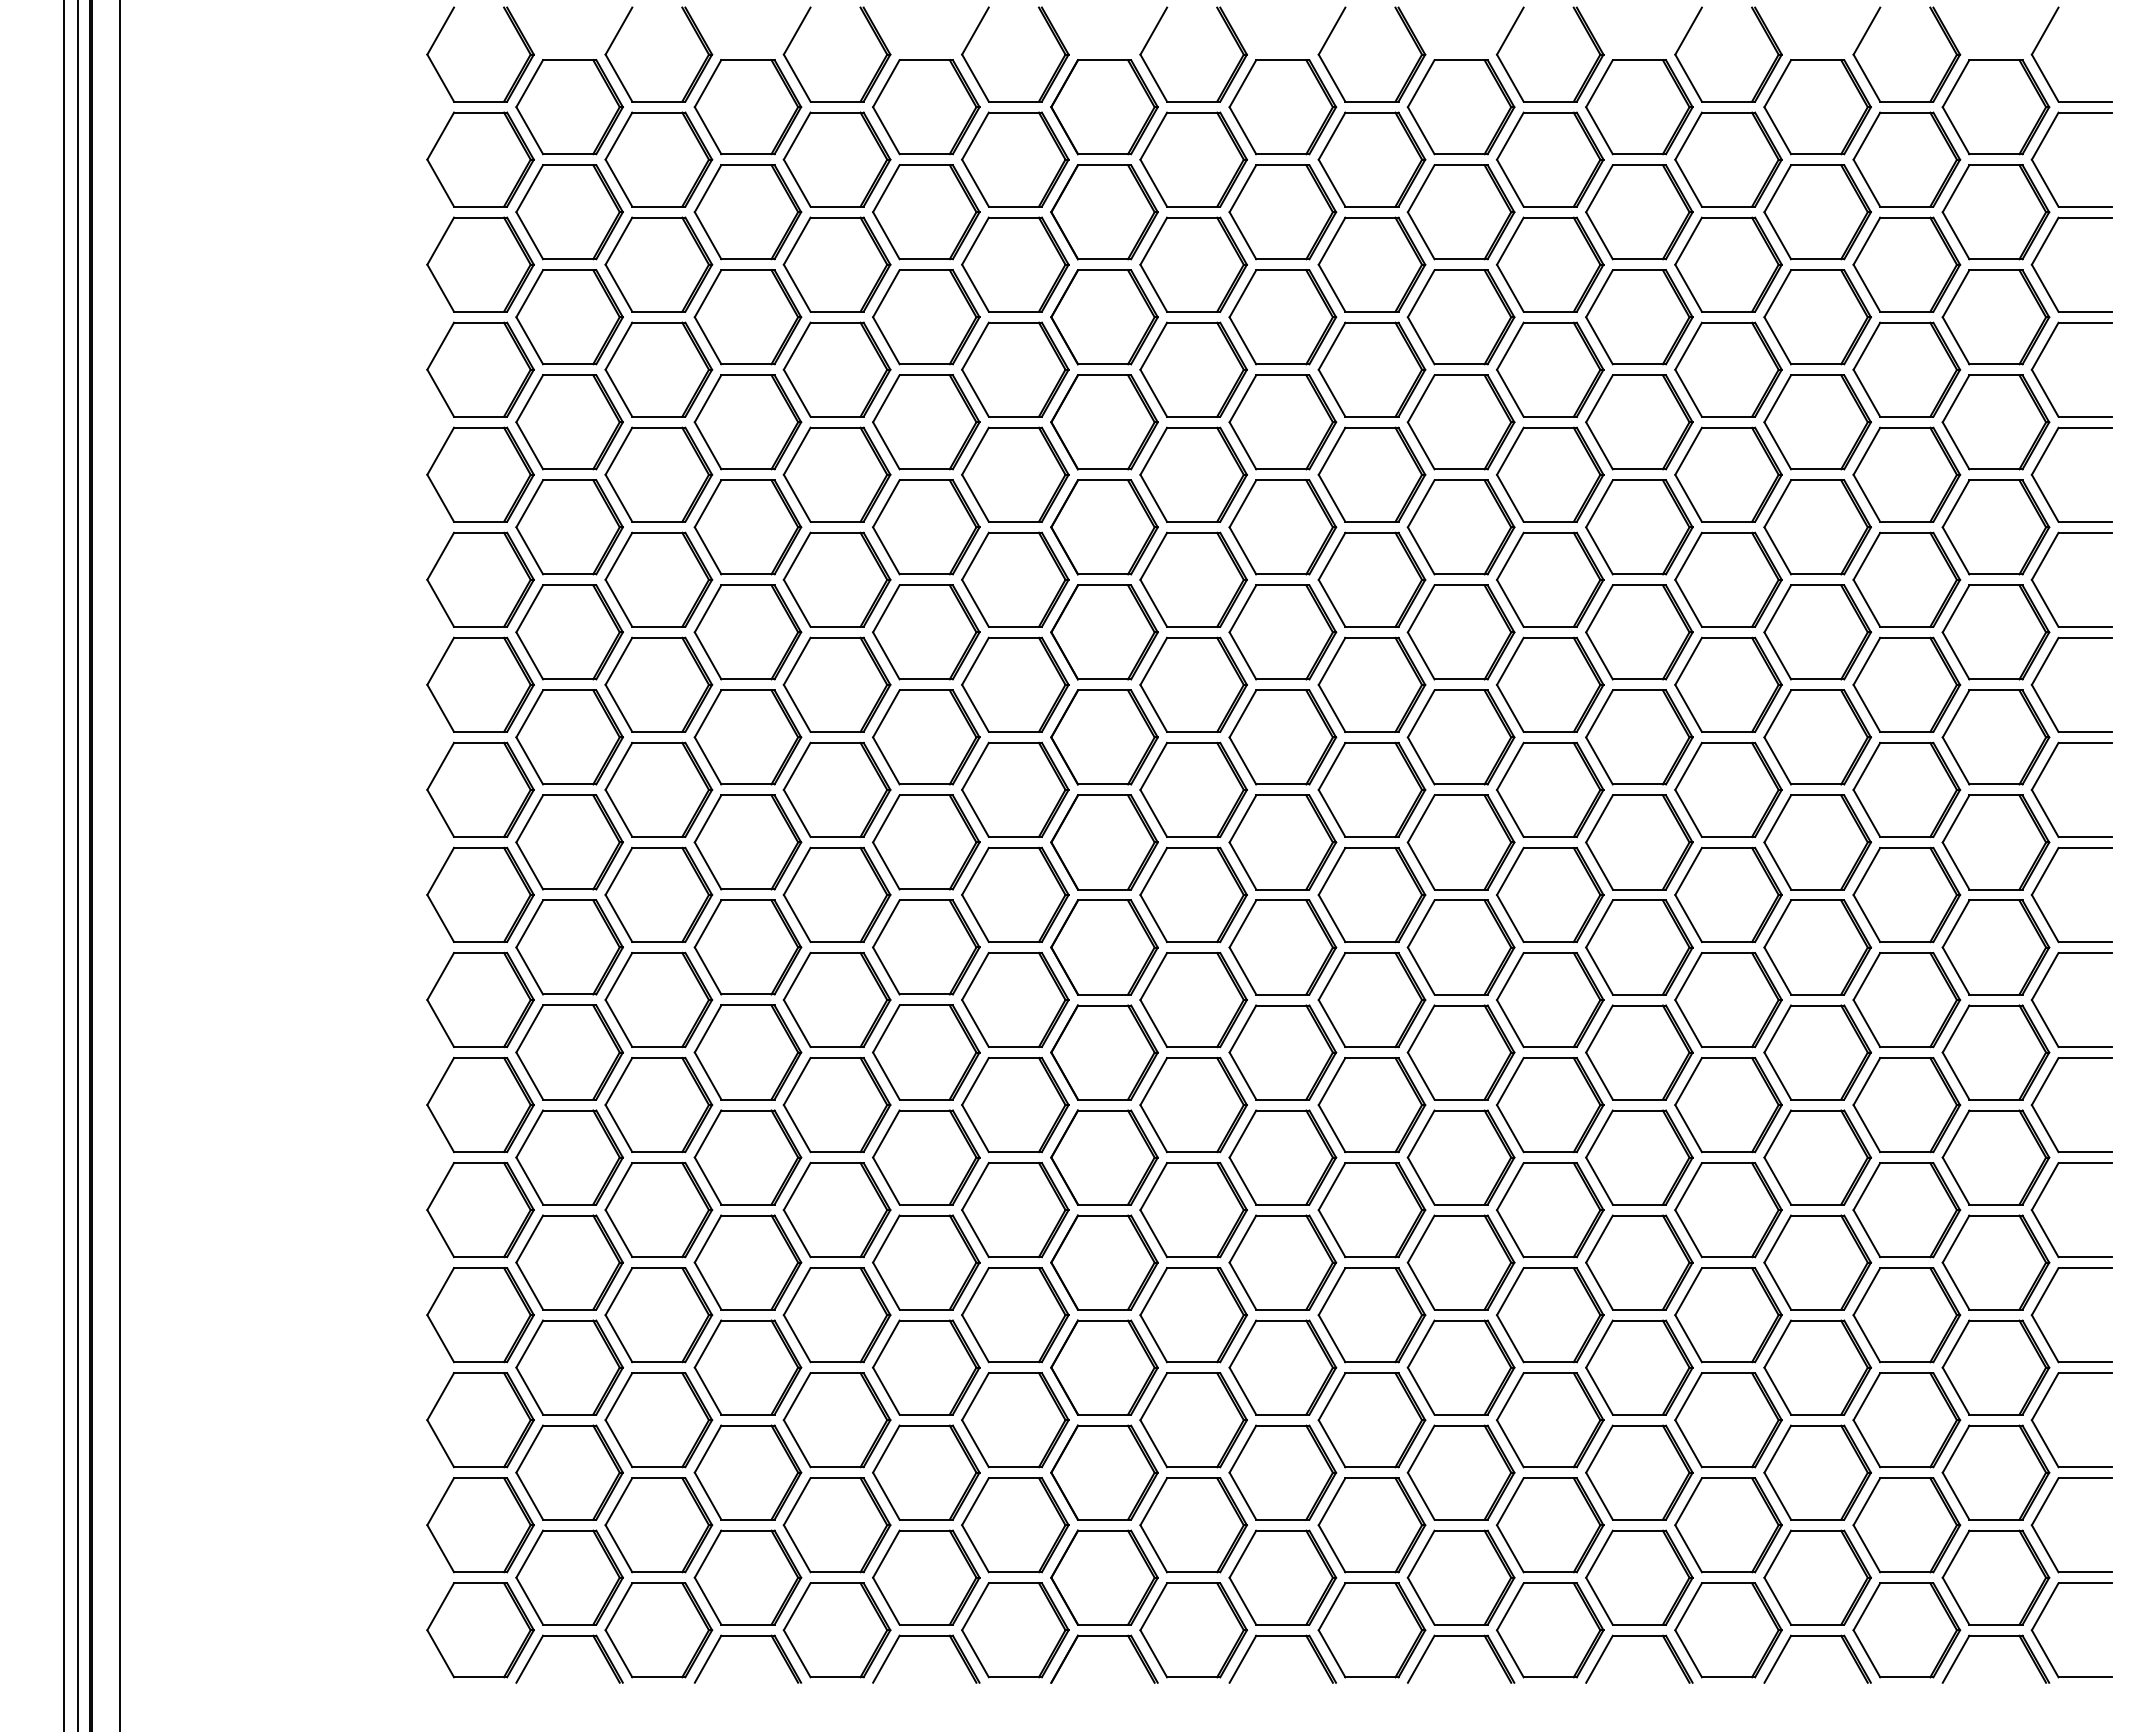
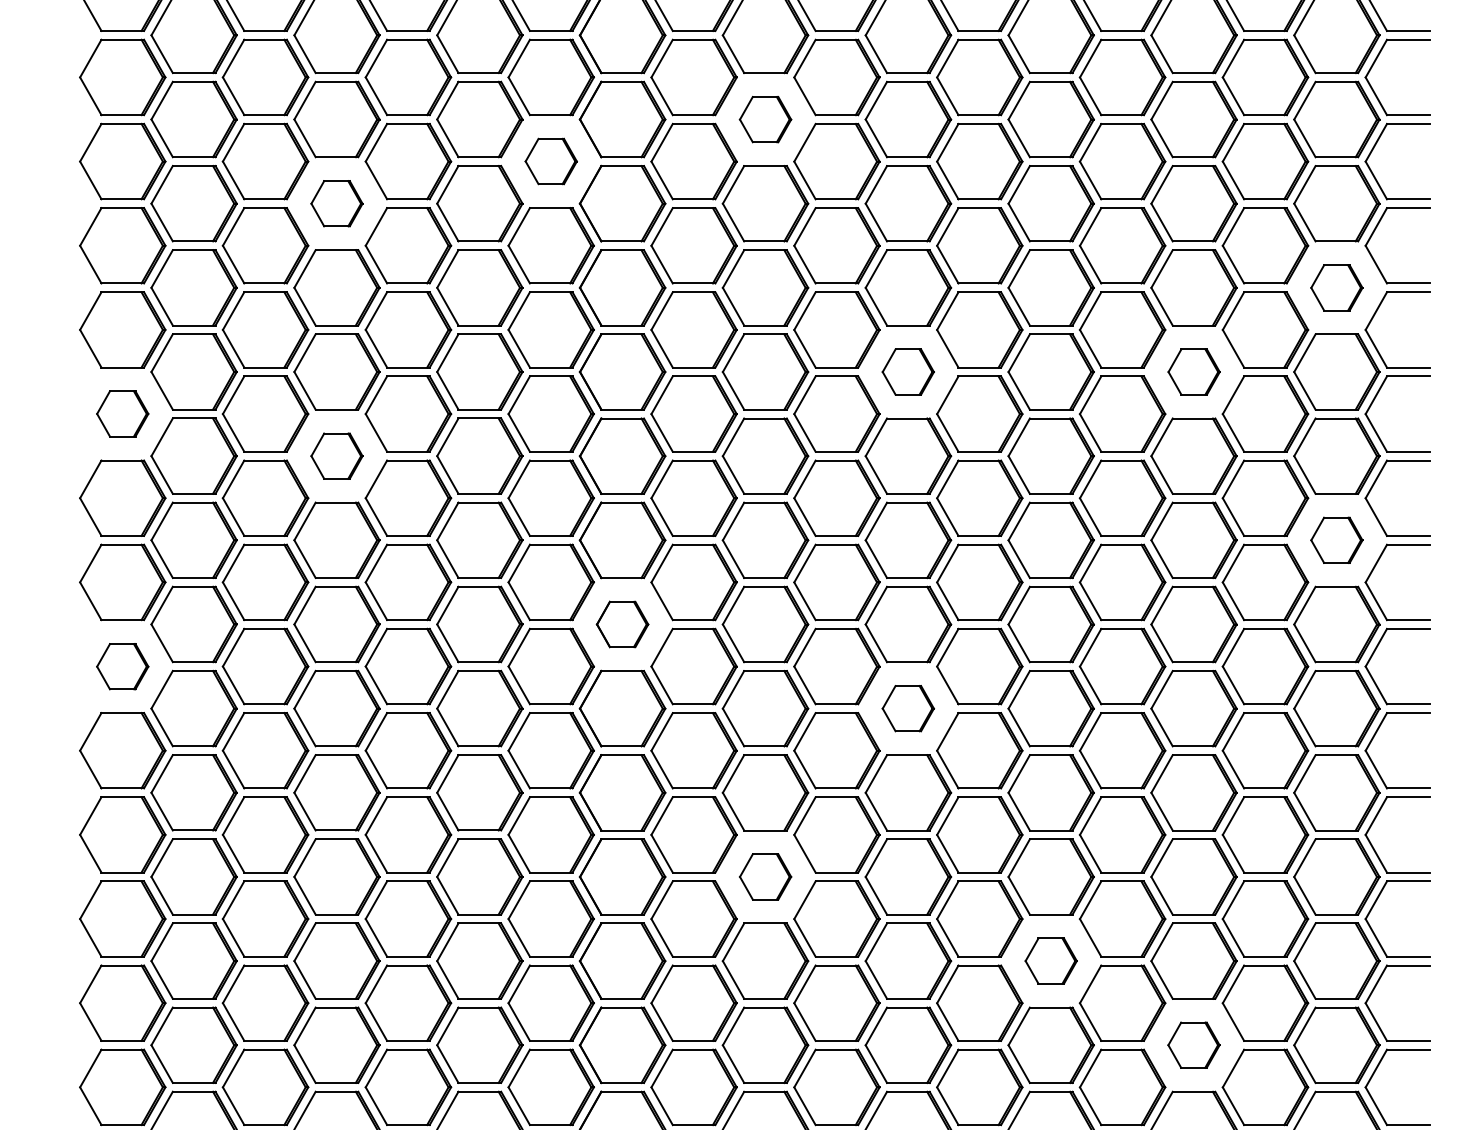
part: (1282, 422) -> (765, 119), size x0.6
part: (1015, 474) -> (551, 161), size x0.6
part: (747, 527) -> (336, 203), size x0.6
part: (1995, 632) -> (1336, 287), size x0.6
part: (1460, 737) -> (907, 372), size x0.6
part: (1817, 737) -> (1193, 372), size x0.6
part: (480, 789) -> (122, 413), size x0.6
part: (747, 842) -> (336, 456), size x0.6
part: (1995, 947) -> (1336, 540), size x0.6
part: (1104, 1052) -> (622, 624), size x0.6
part: (480, 1105) -> (122, 666), size x0.6
part: (1460, 1157) -> (907, 708), size x0.6
part: (1282, 1367) -> (765, 876), size x0.6
part: (1639, 1472) -> (1051, 960), size x0.6
part: (1817, 1577) -> (1193, 1045), size x0.6

